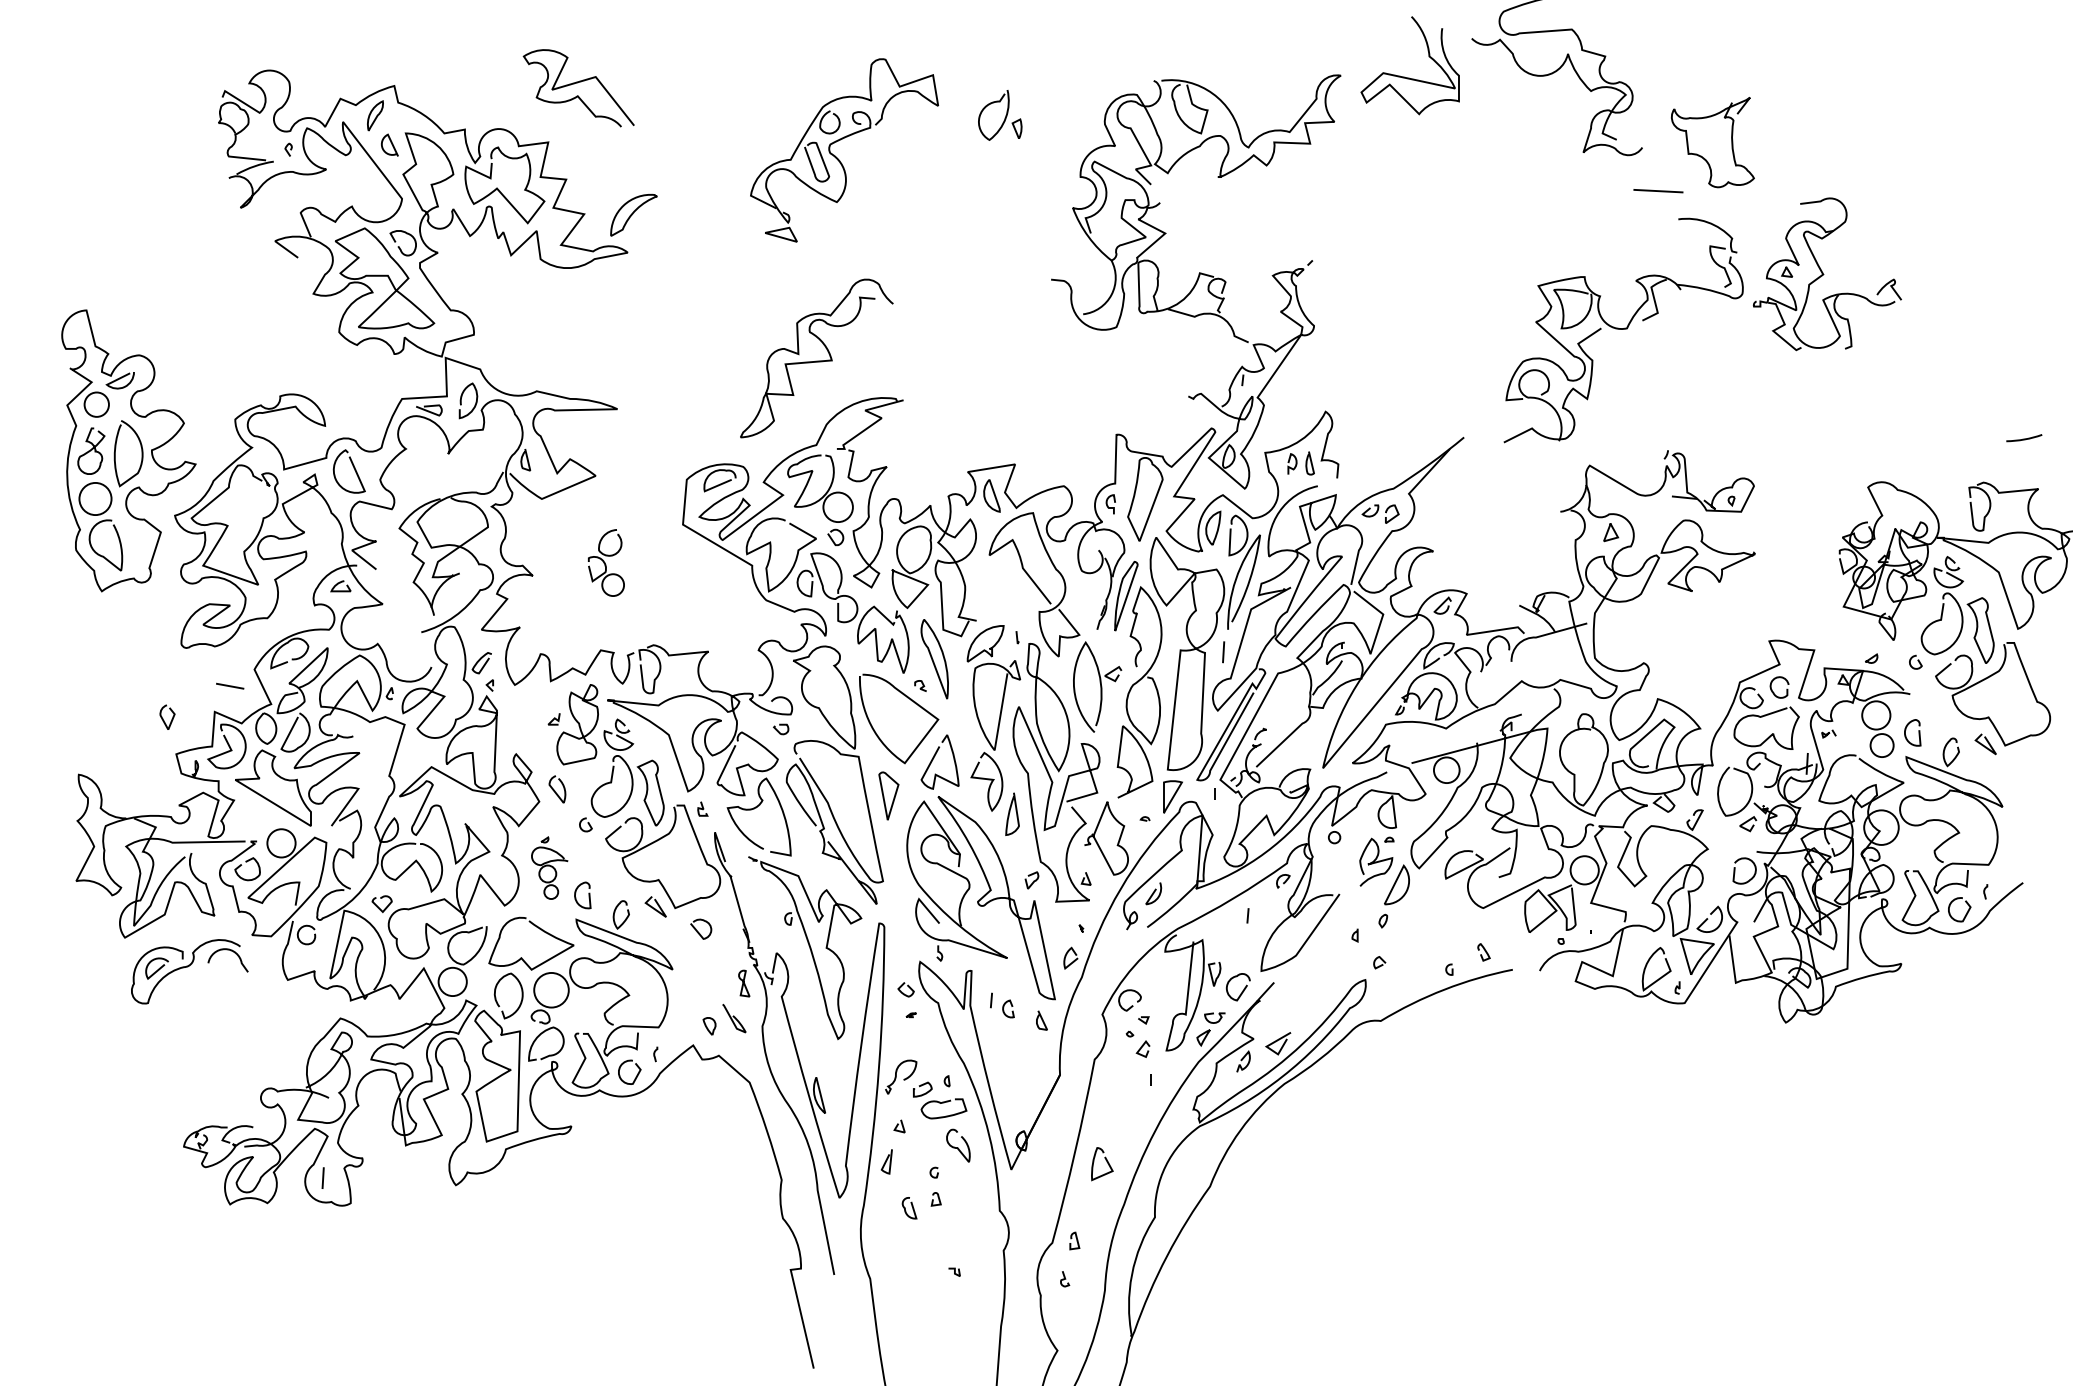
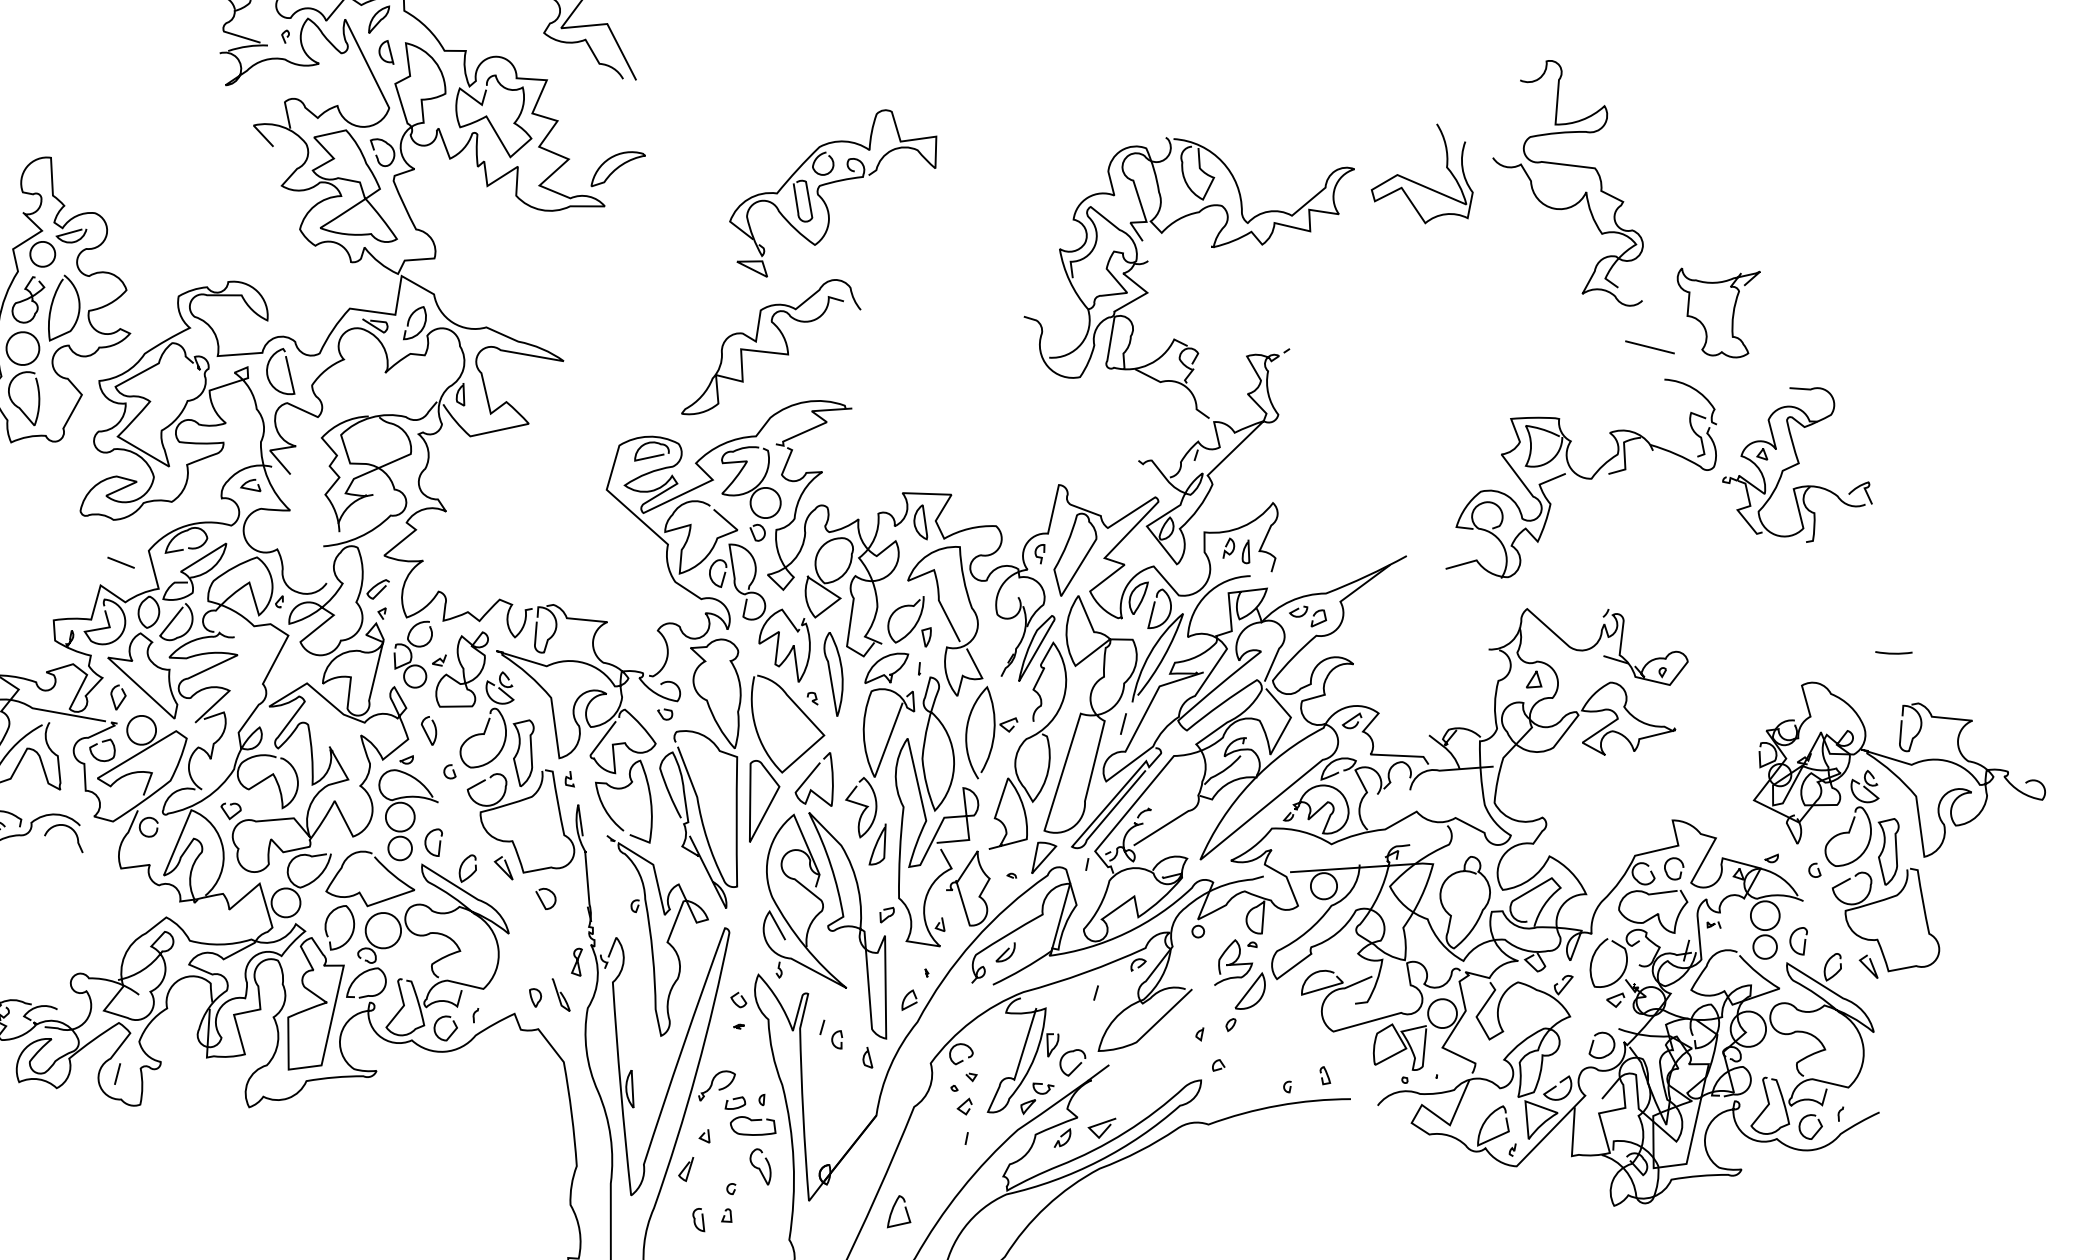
part: (1000, 115) -> (911, 620), moved
part: (837, 157) -> (824, 200), moved
curve: (2024, 438) -> (1894, 652), moved
part: (605, 562) -> (411, 652), moved
curve: (163, 718) -> (113, 697), moved
part: (888, 795) -> (759, 801), size x1.67
part: (549, 867) -> (405, 807), size x1.67

